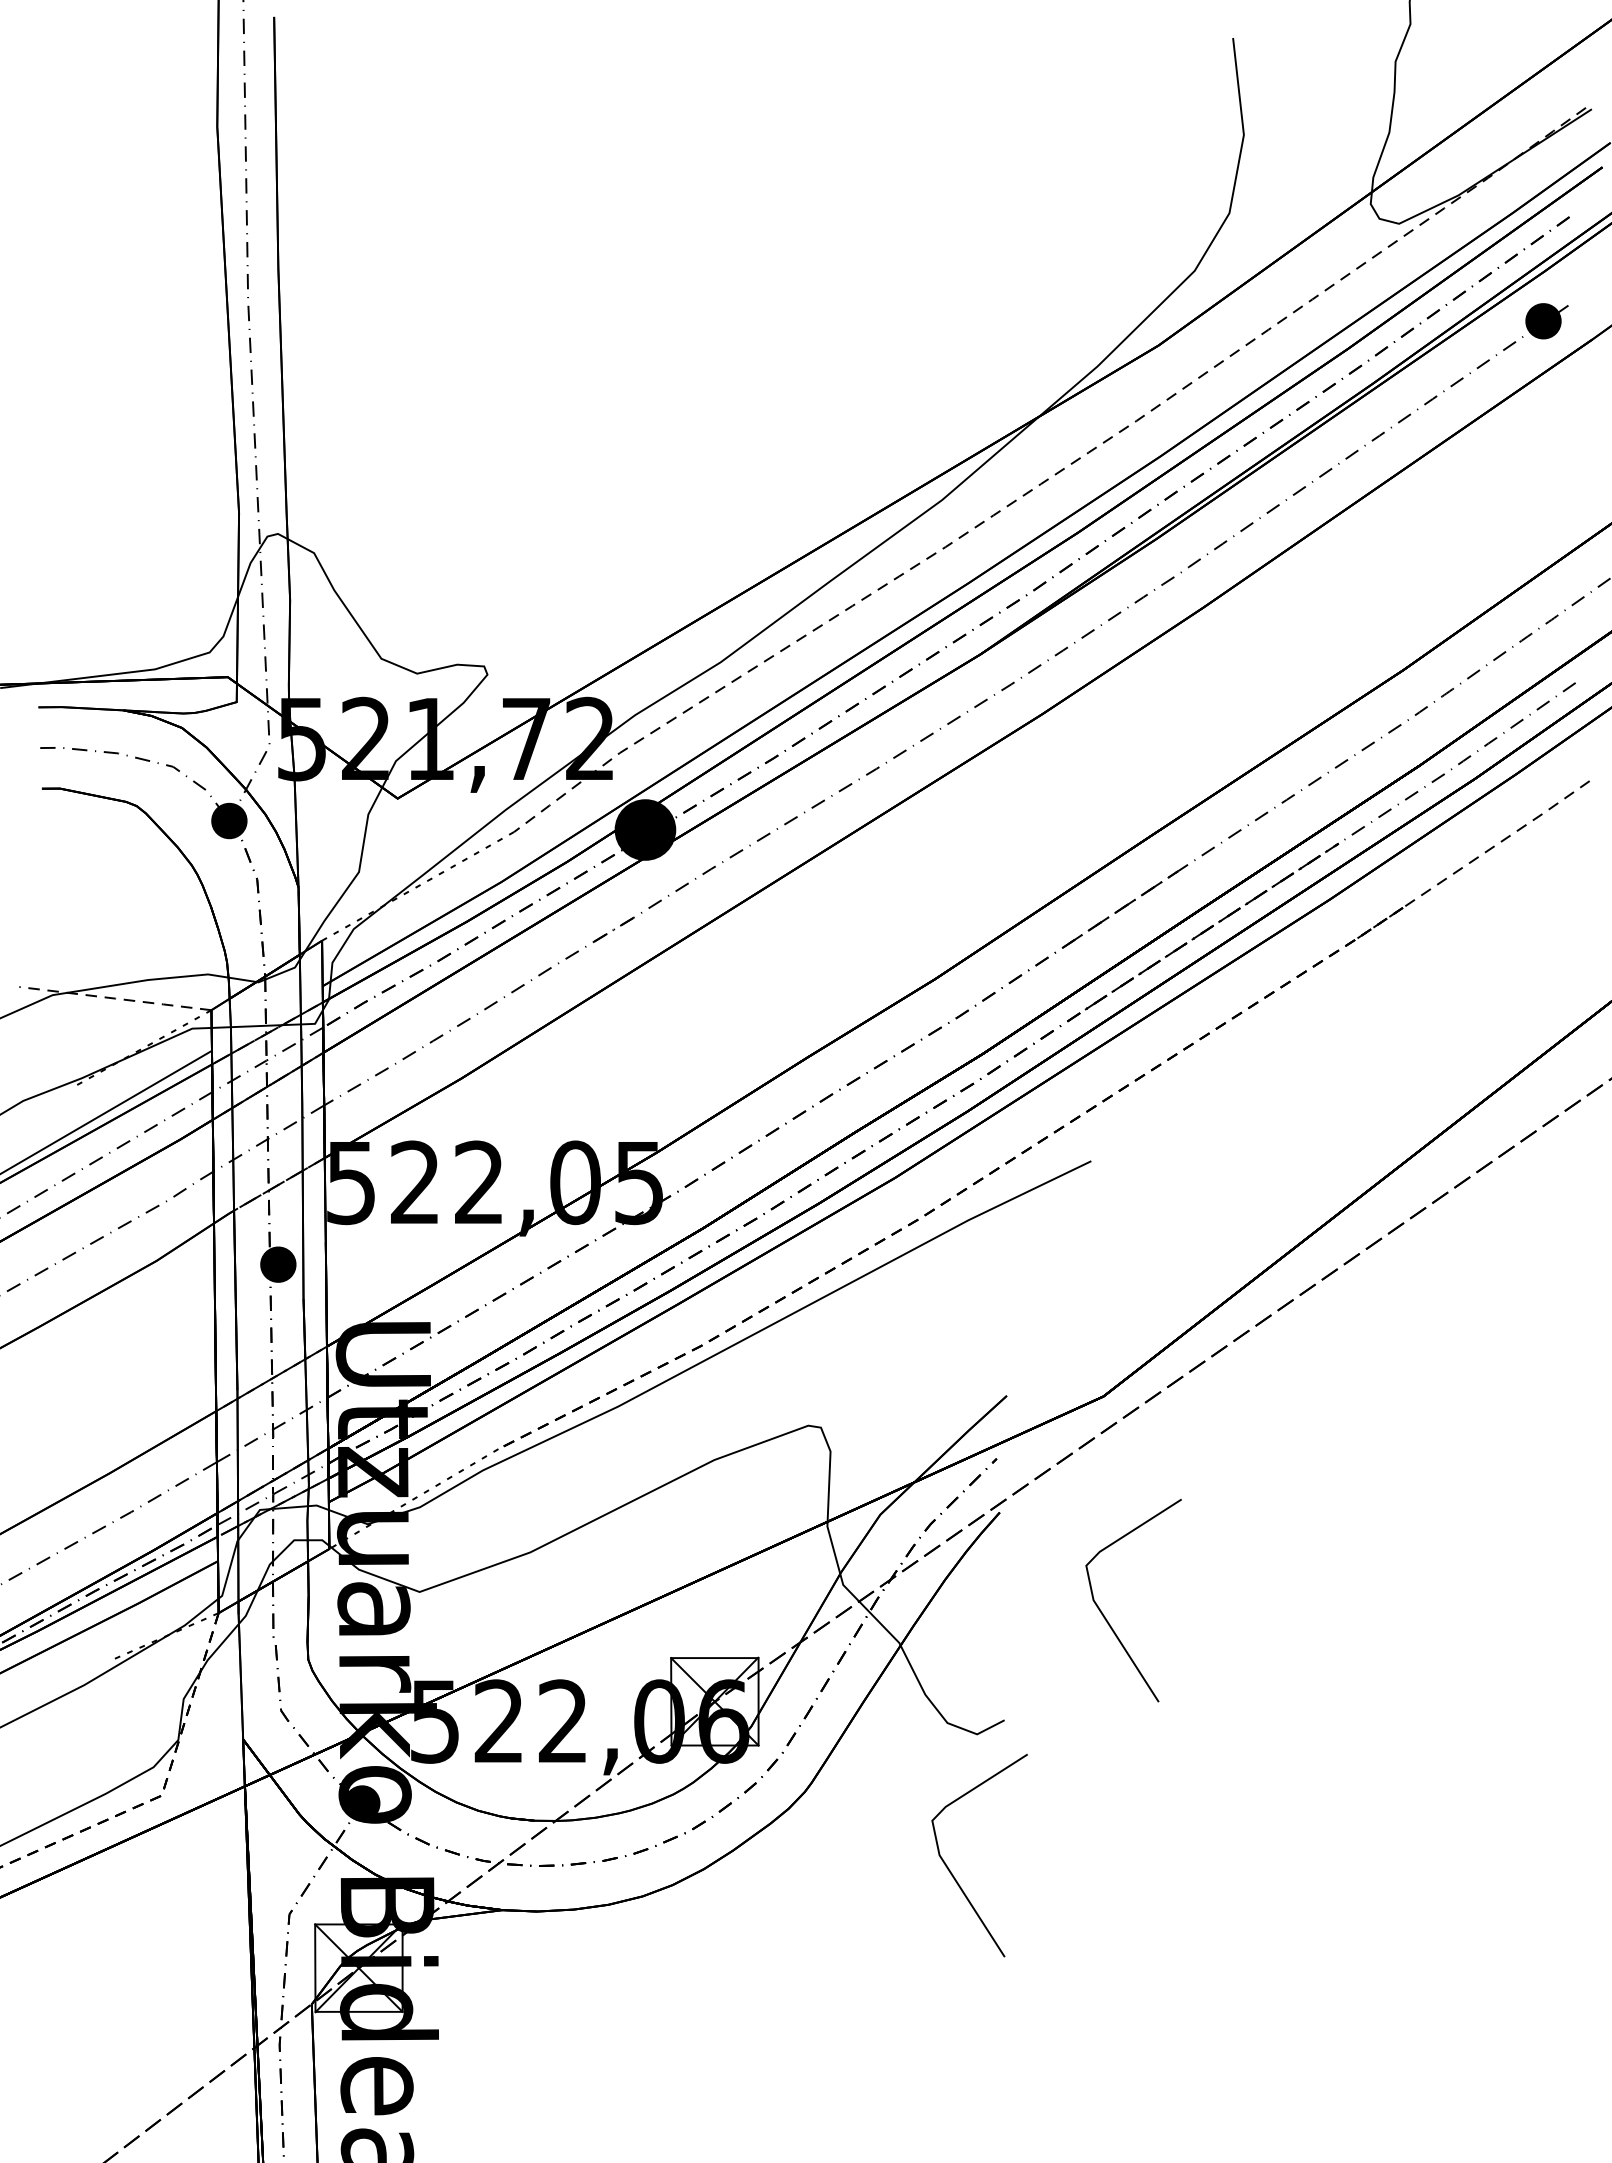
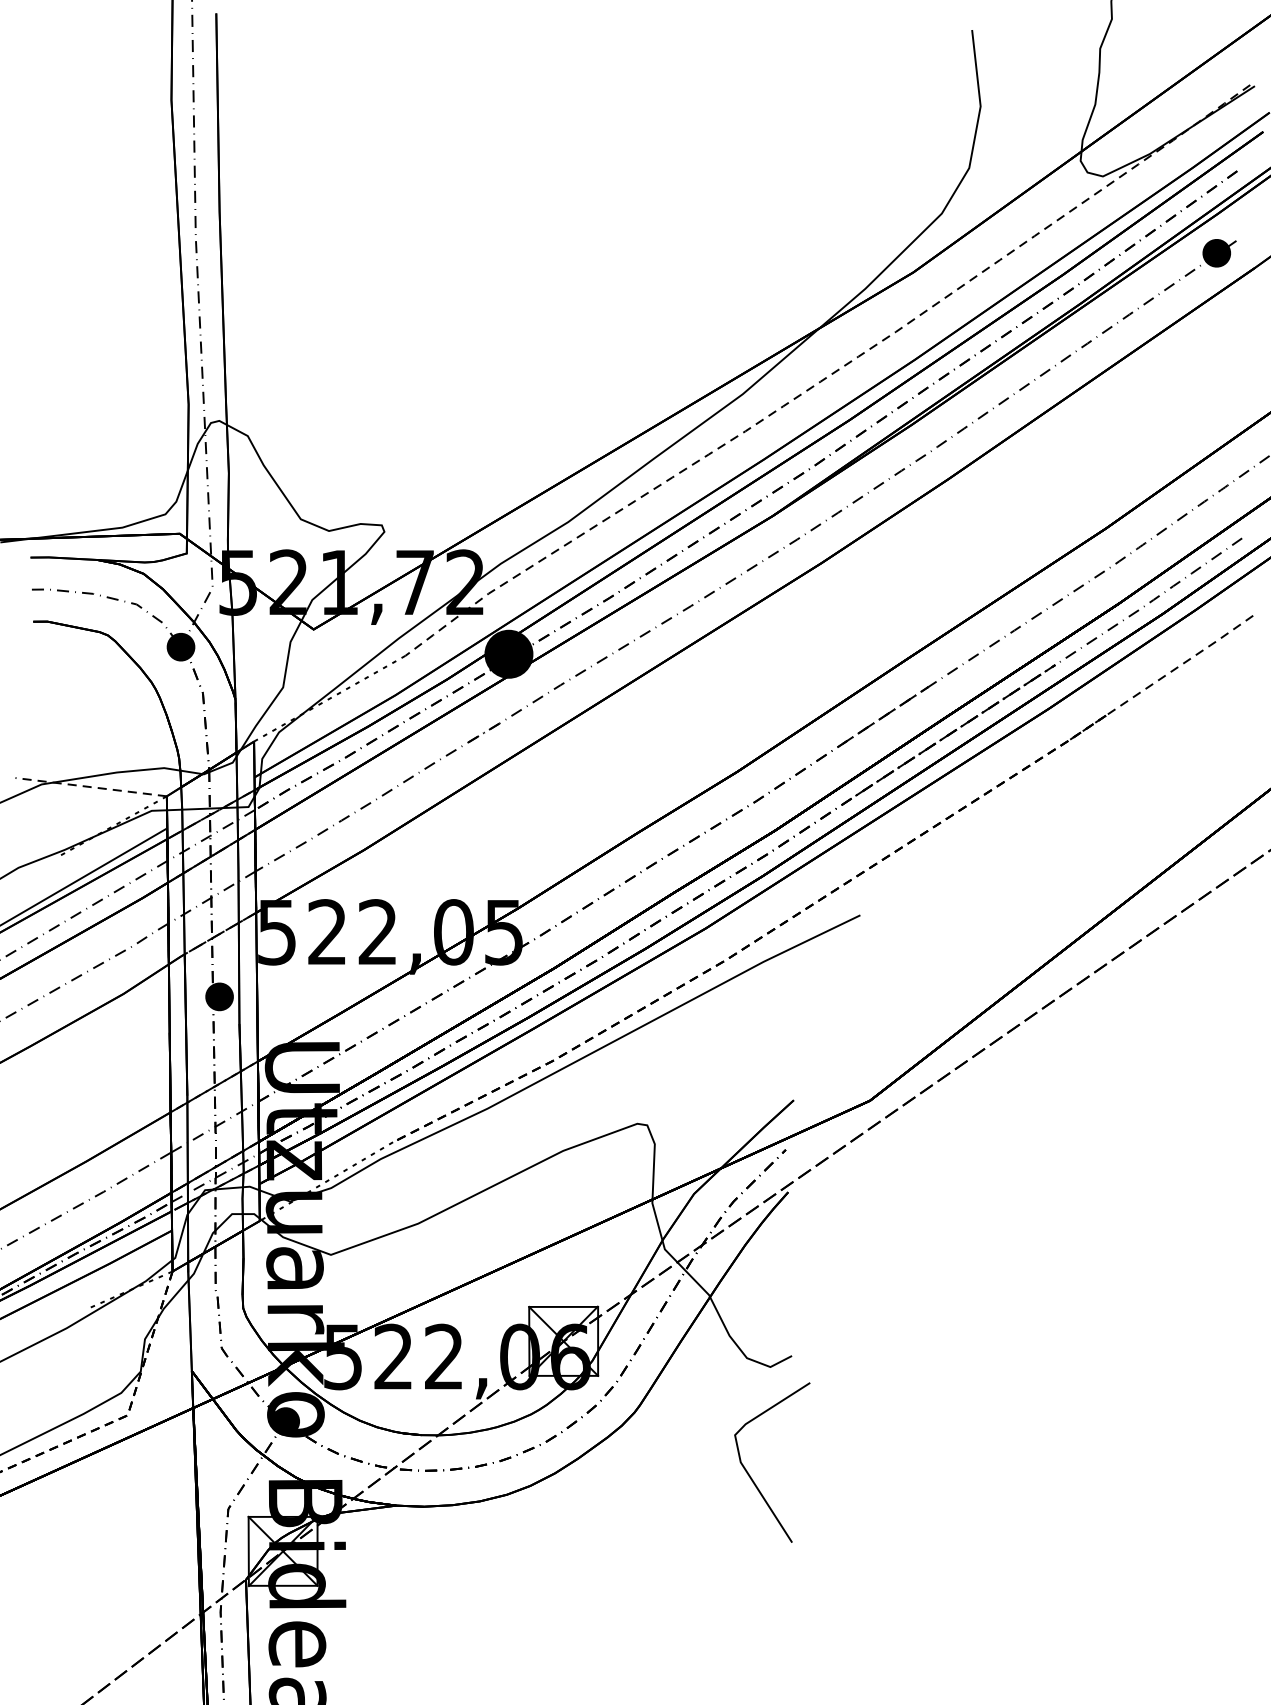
line: (1105, 1616) -> (871, 1274), removed

